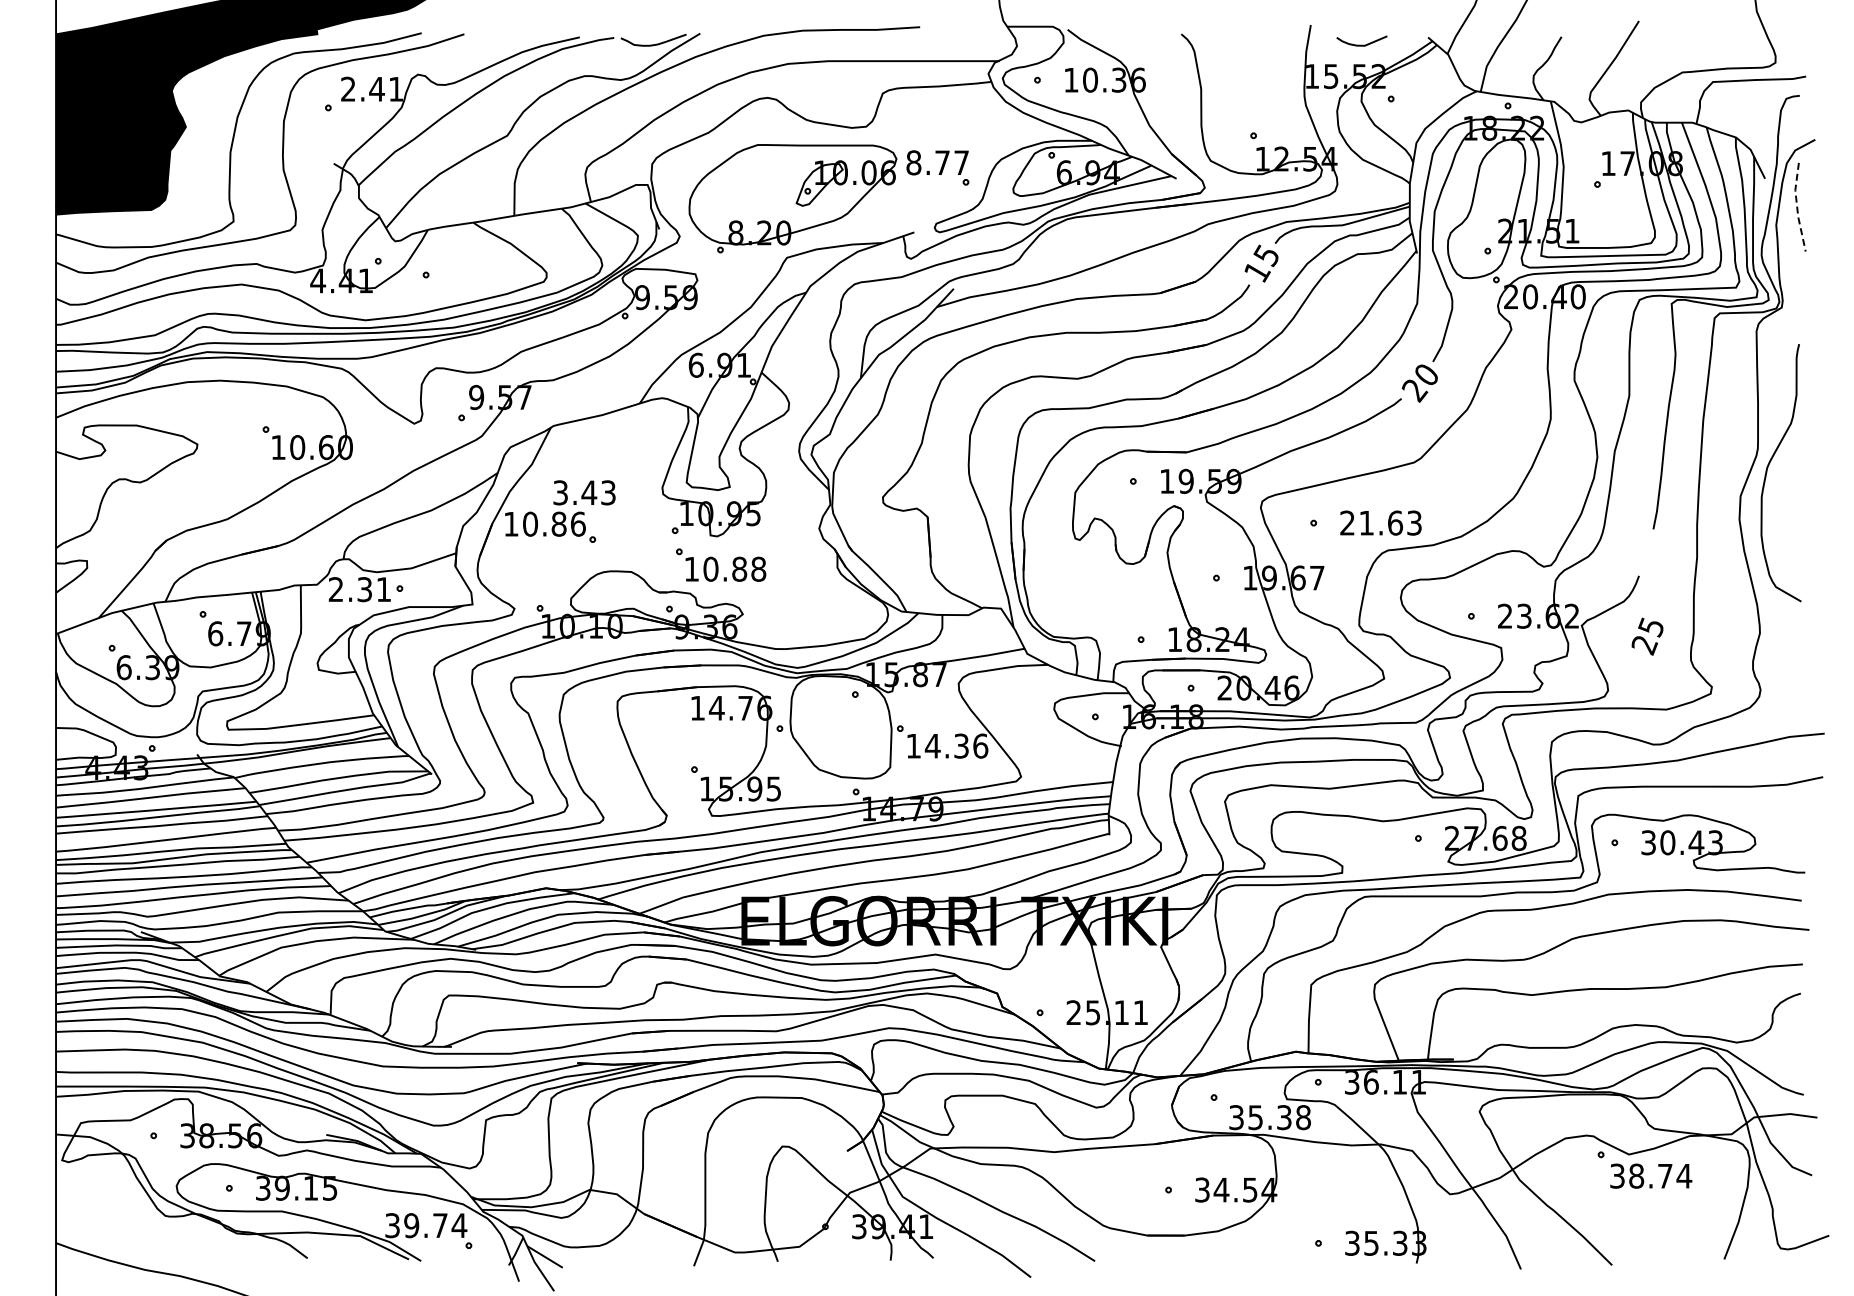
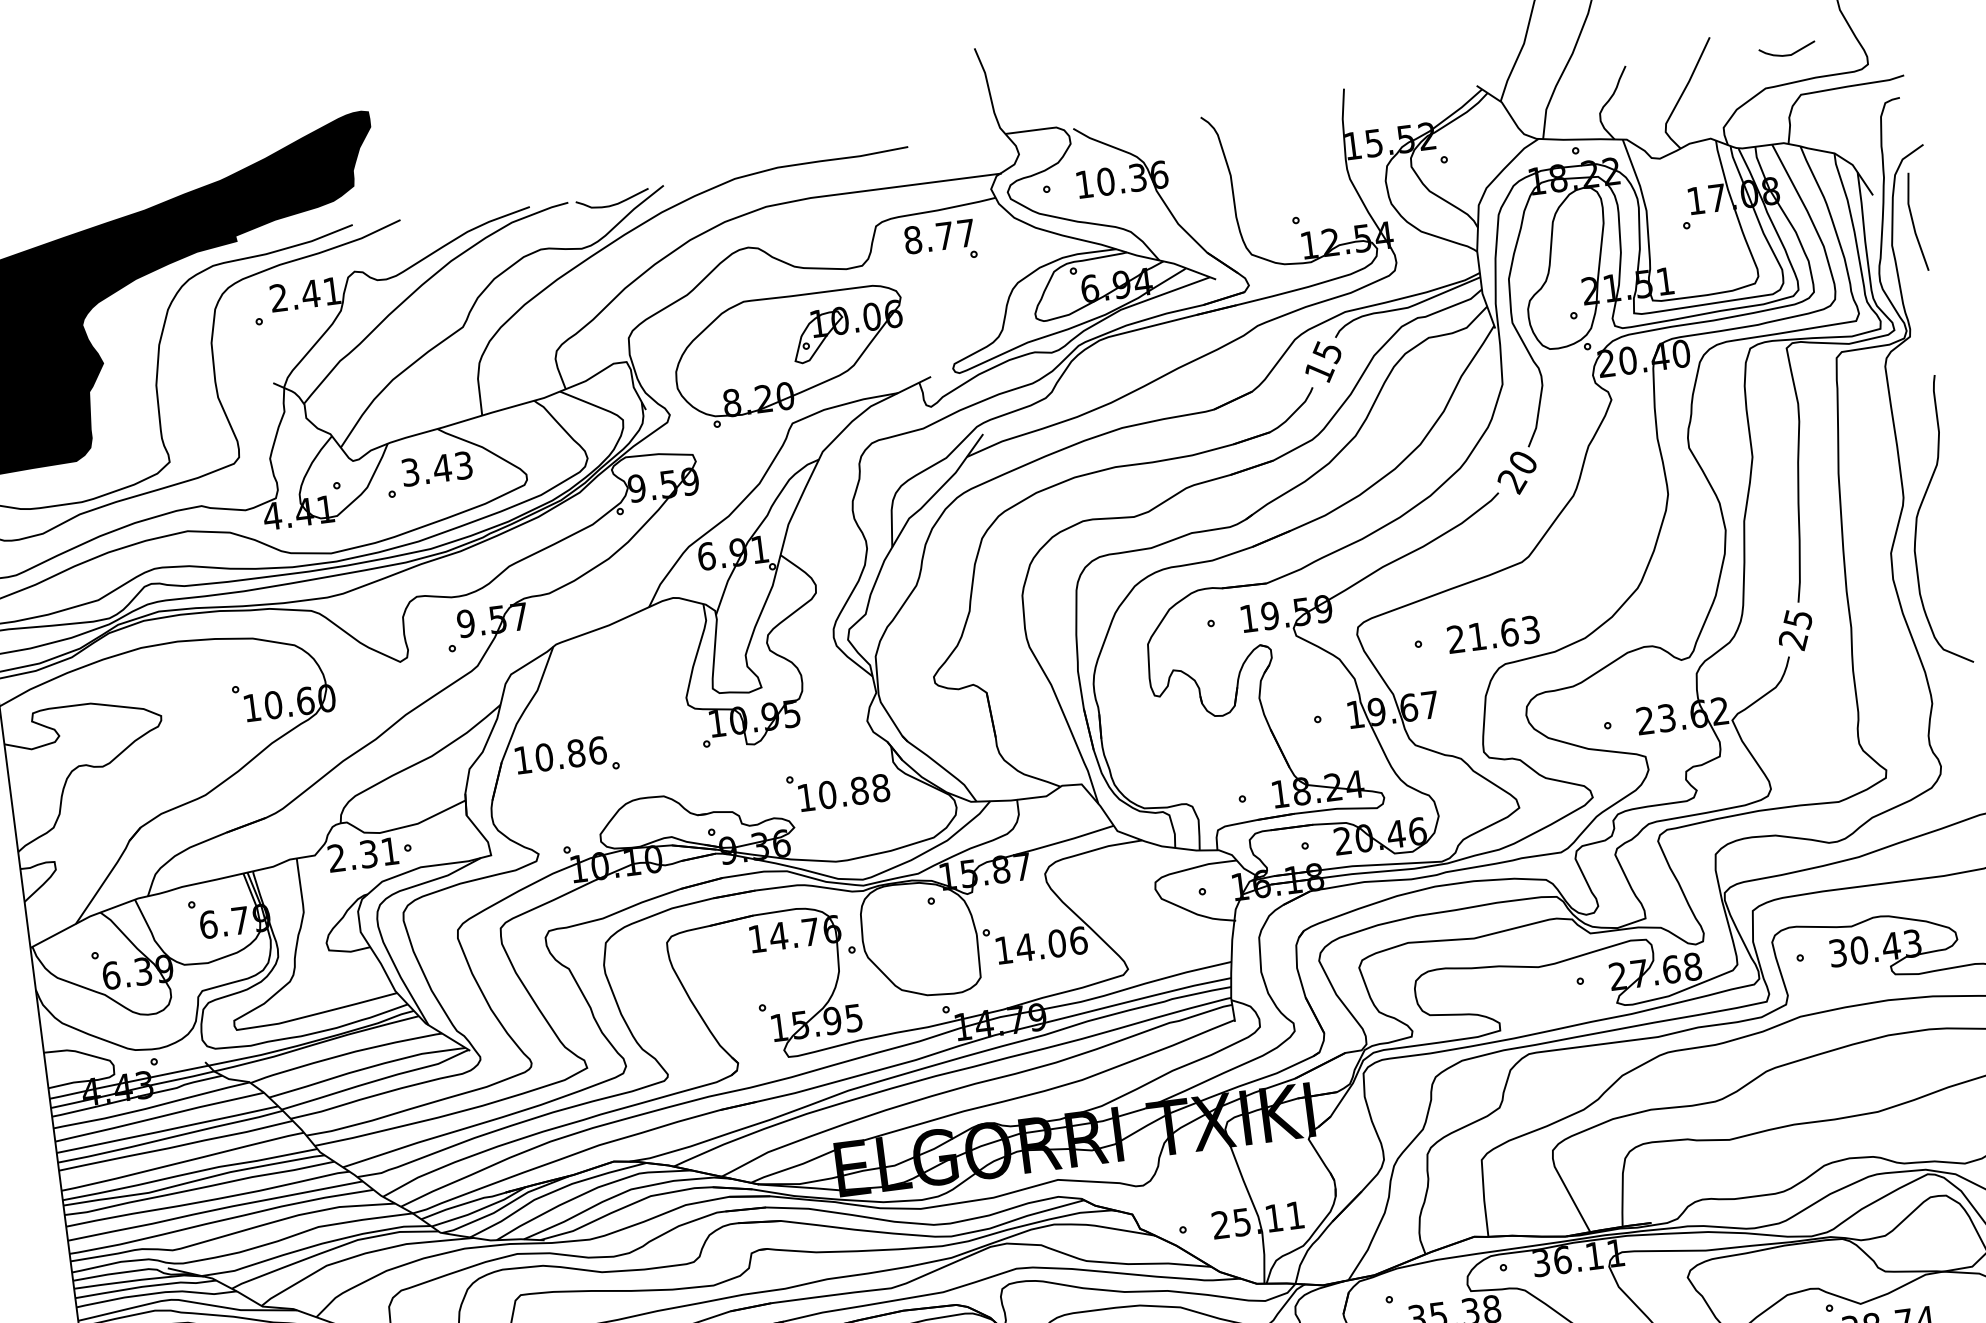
curve: (1361, 44) -> (1787, 53), moved
part: (937, 167) -> (940, 241), moved
line: (1797, 208) -> (1913, 223), dashed -> solid
text: (584, 492) -> (437, 468), moved
part: (721, 564) -> (838, 788), moved
text: (1647, 636) -> (1795, 630), moved
text: (961, 745) -> (1057, 942), 14.36 -> 14.06

